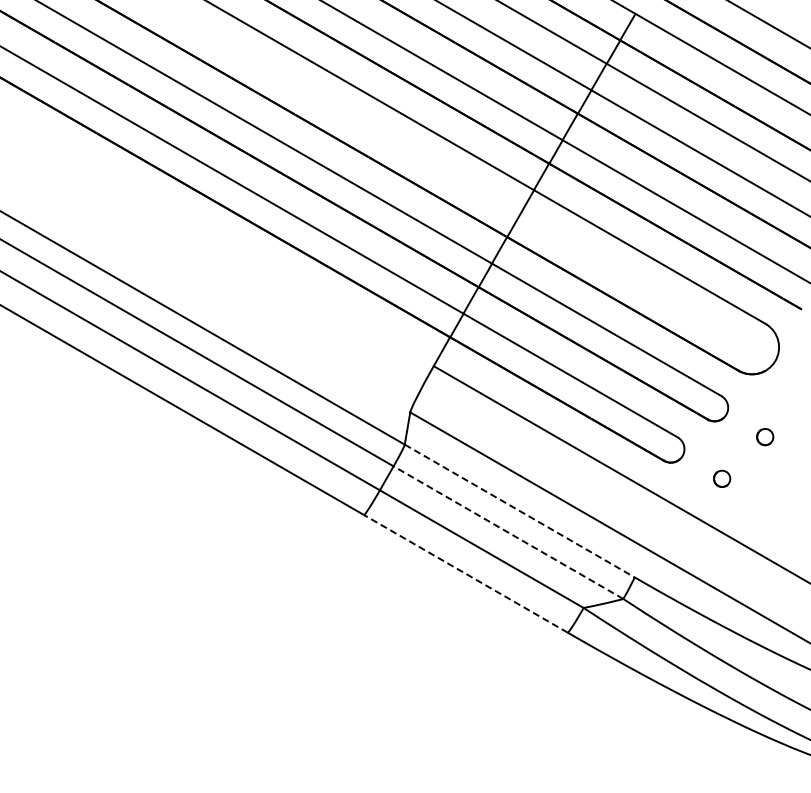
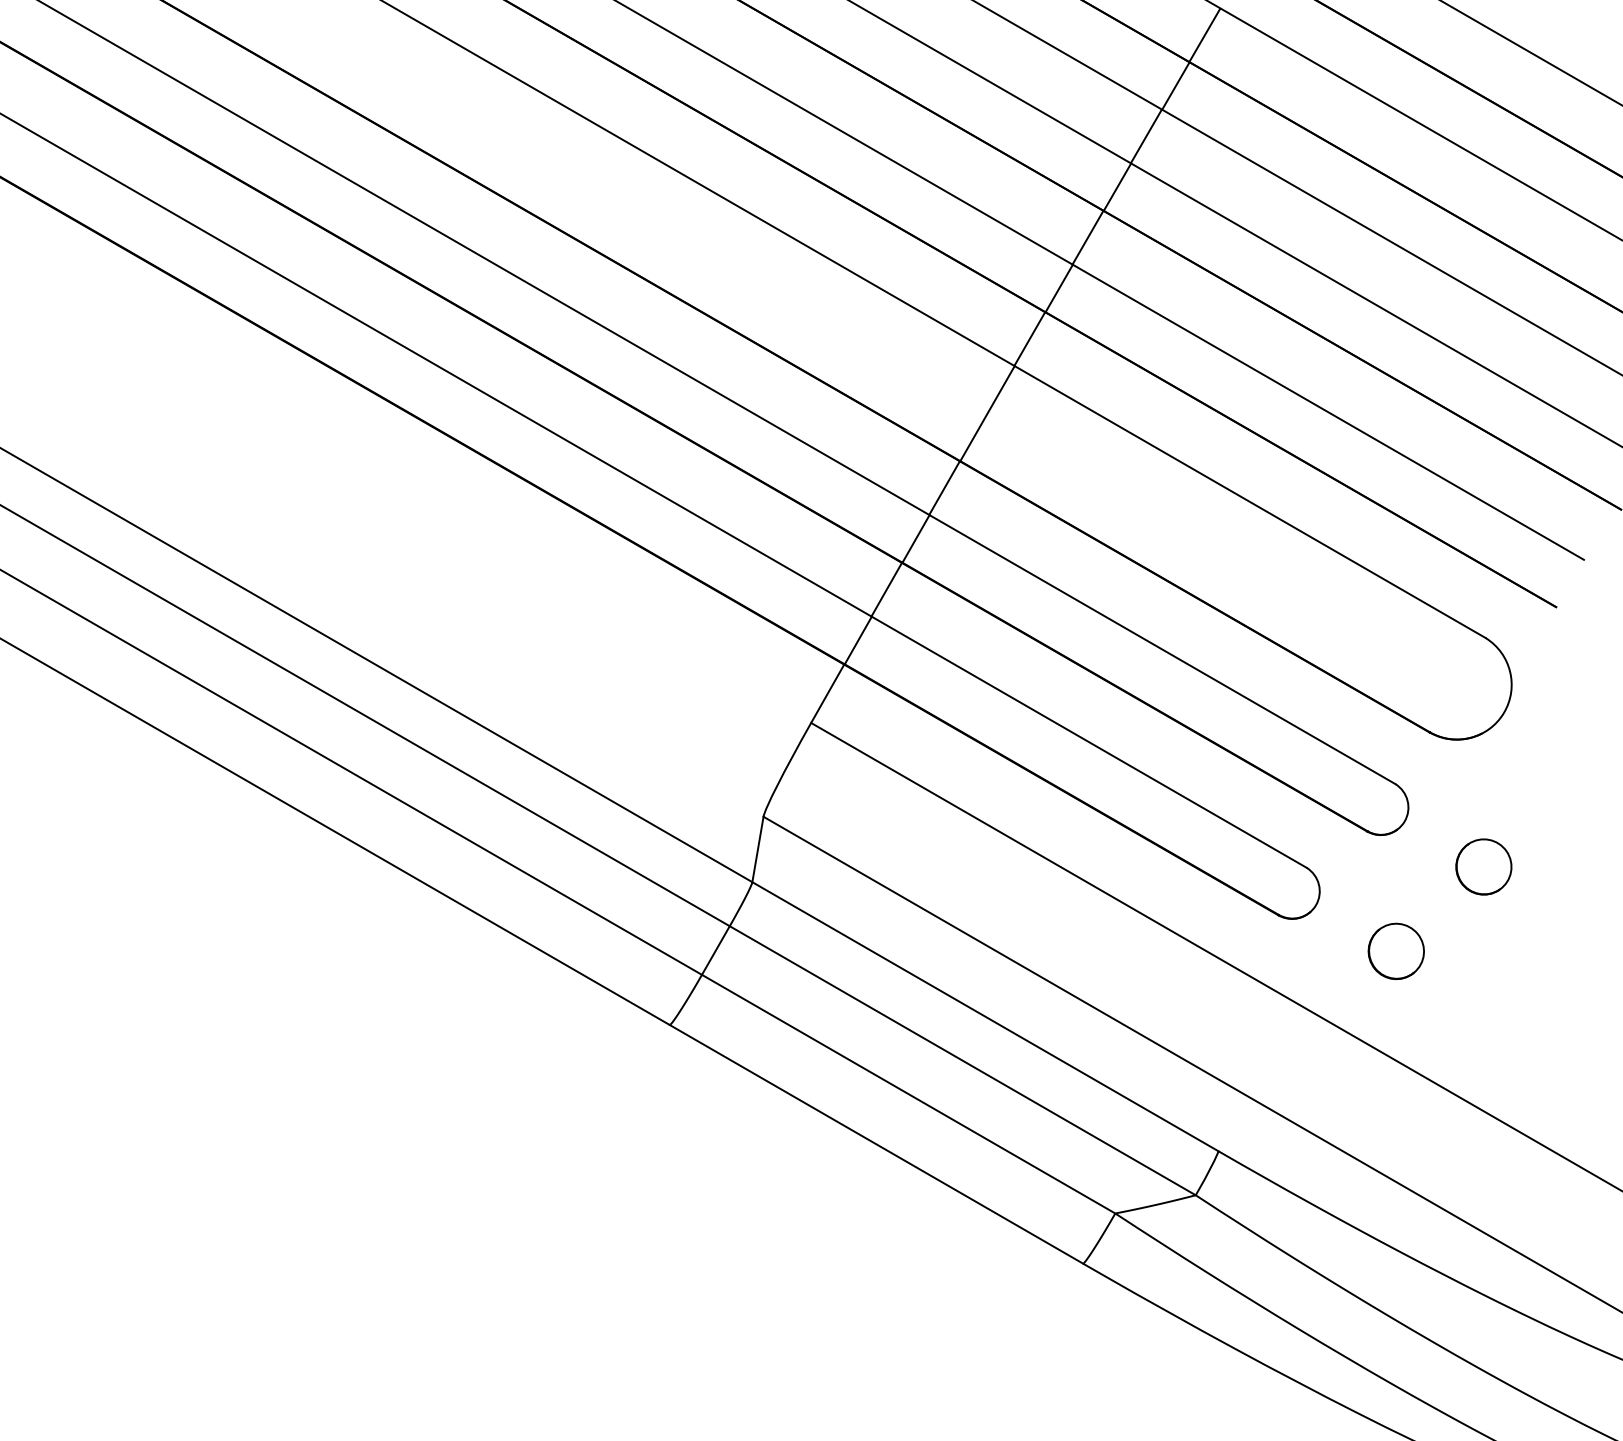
part: (764, 436) -> (1482, 865), size x1.67
part: (721, 478) -> (1394, 950), size x1.67
line: (519, 510) -> (985, 1015), dashed -> solid
line: (508, 532) -> (962, 1060), dashed -> solid
line: (465, 573) -> (875, 1143), dashed -> solid

